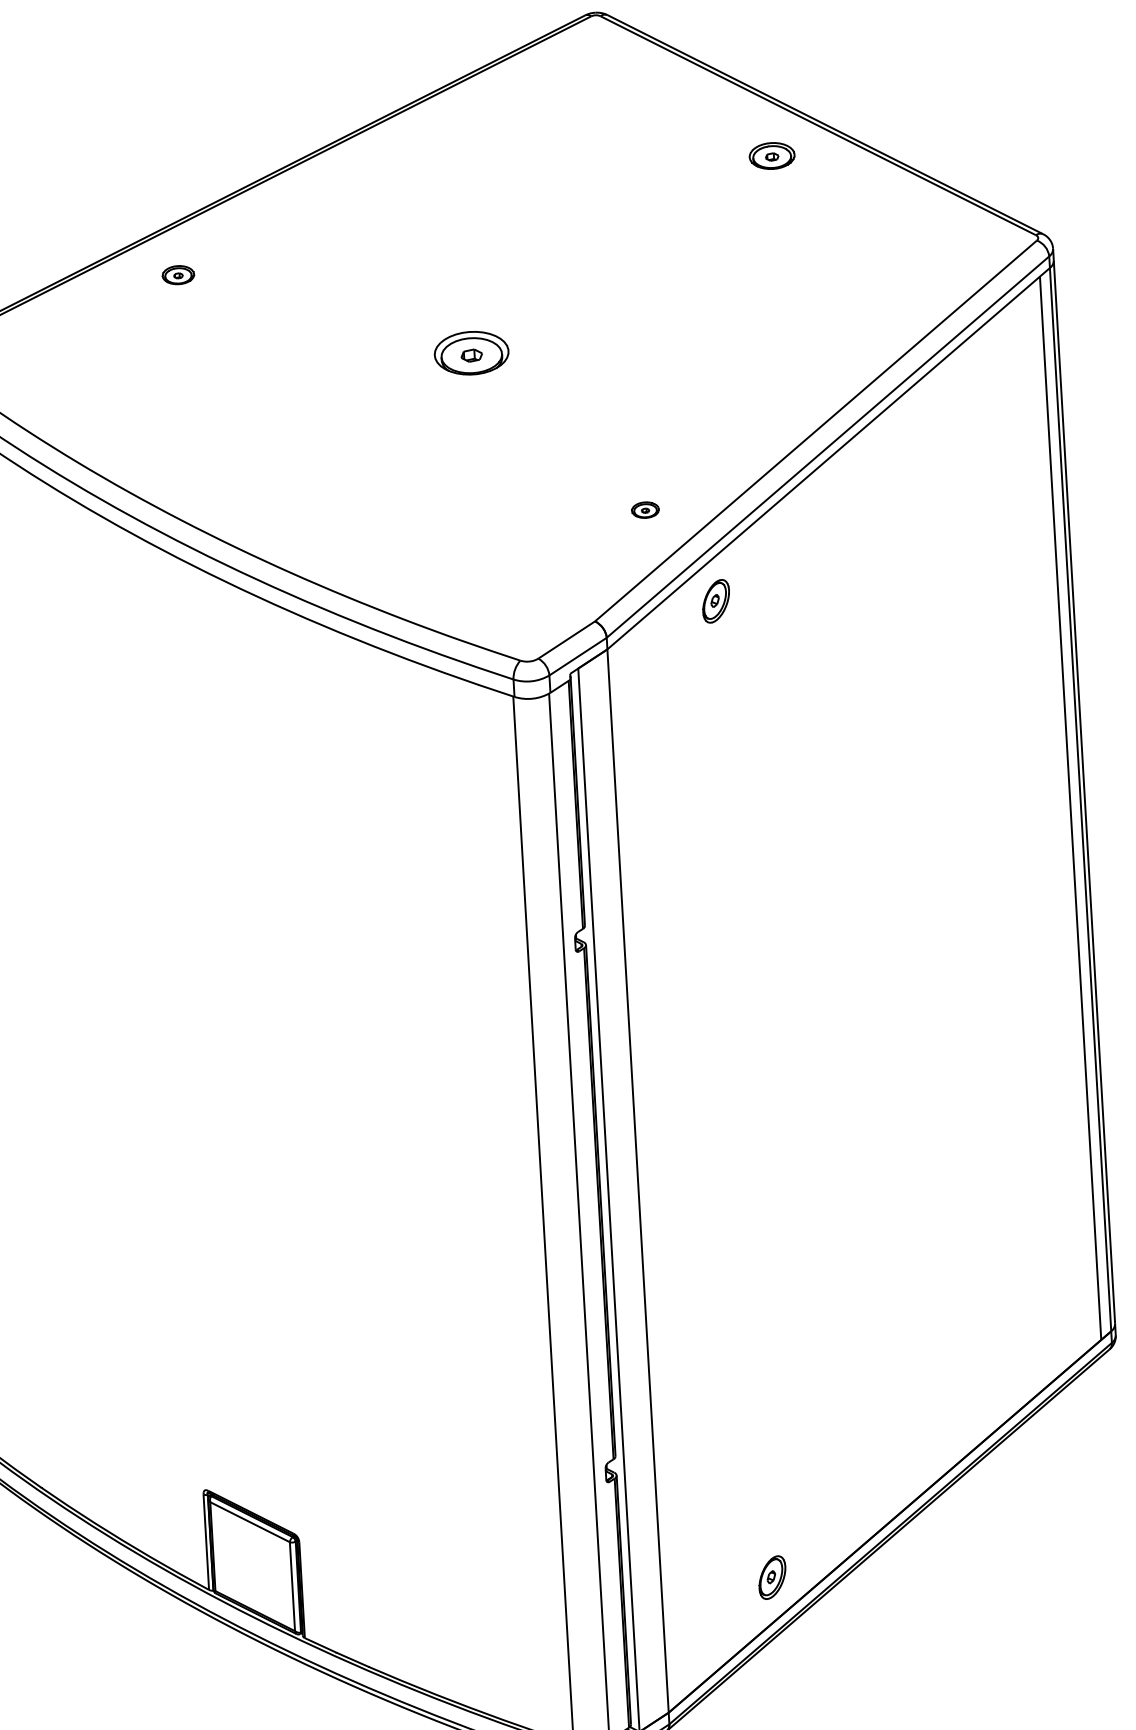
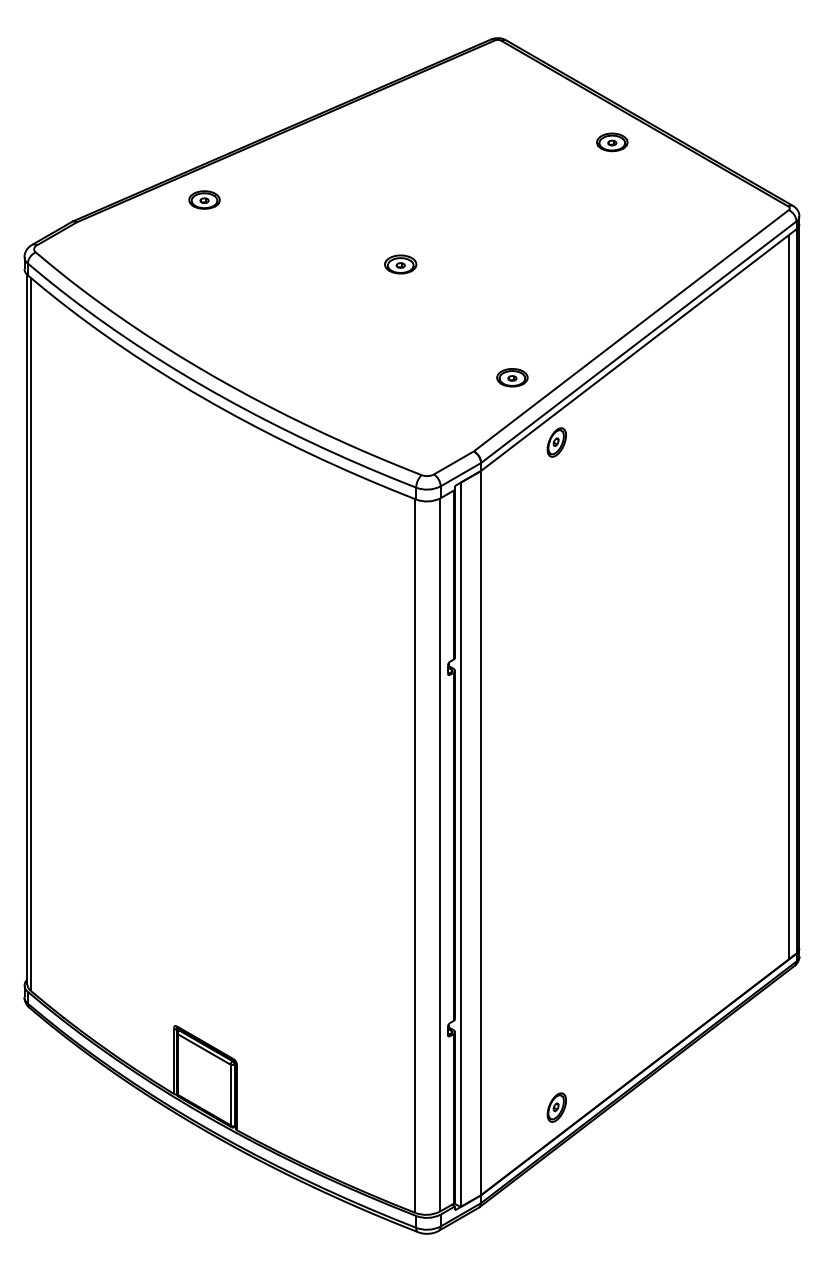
part: (178, 274) -> (204, 199), size x1.43
part: (471, 353) -> (400, 264), size x0.62
part: (645, 509) -> (512, 377), size x1.67

